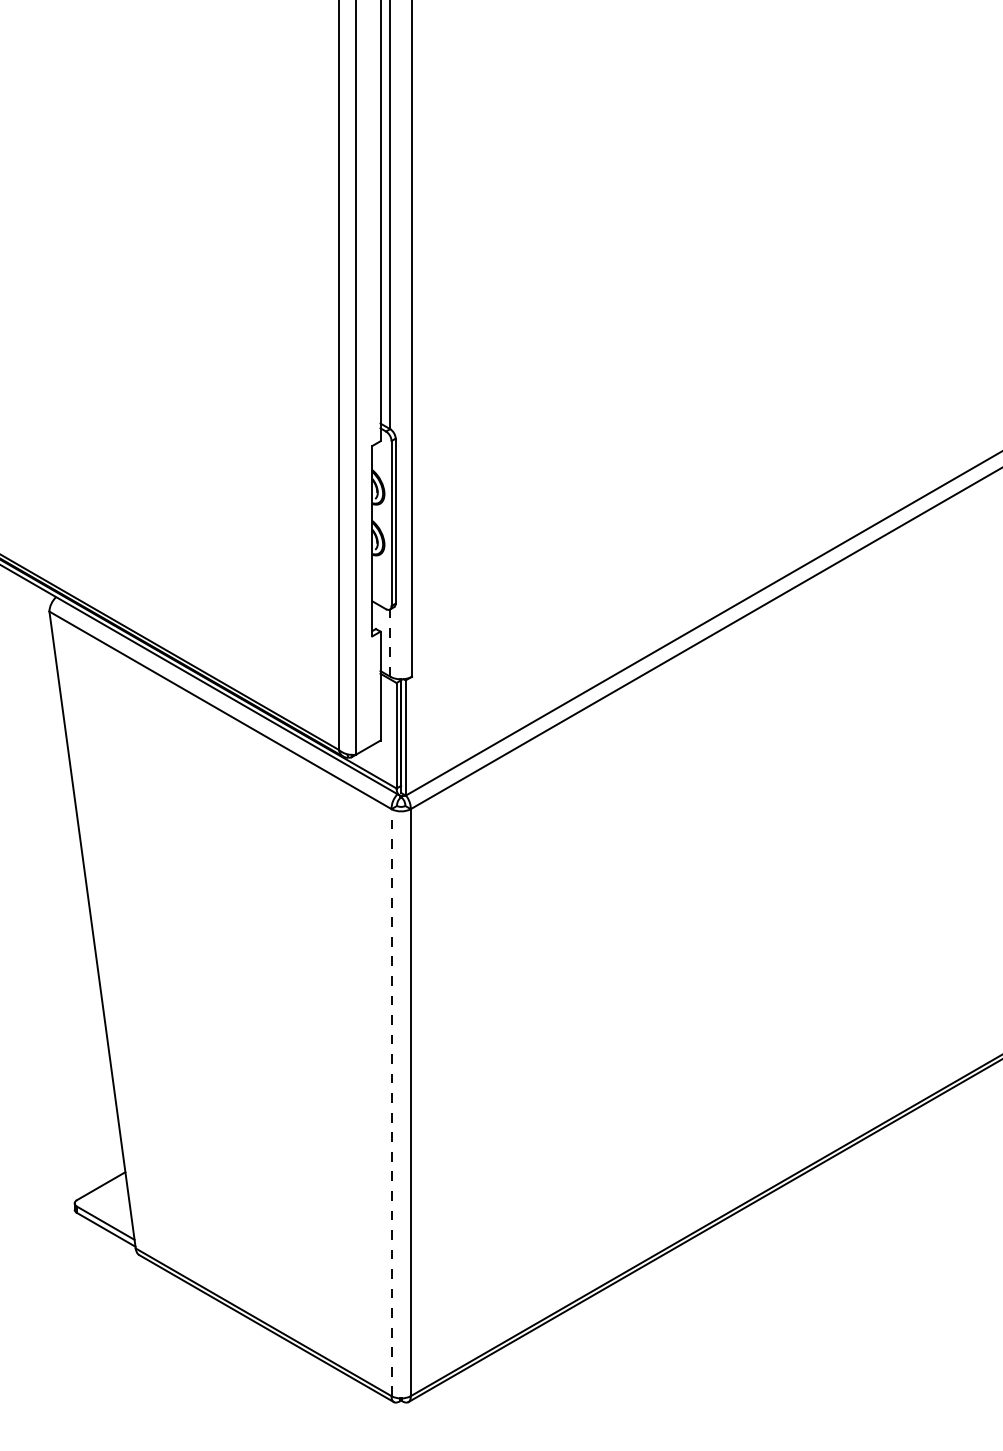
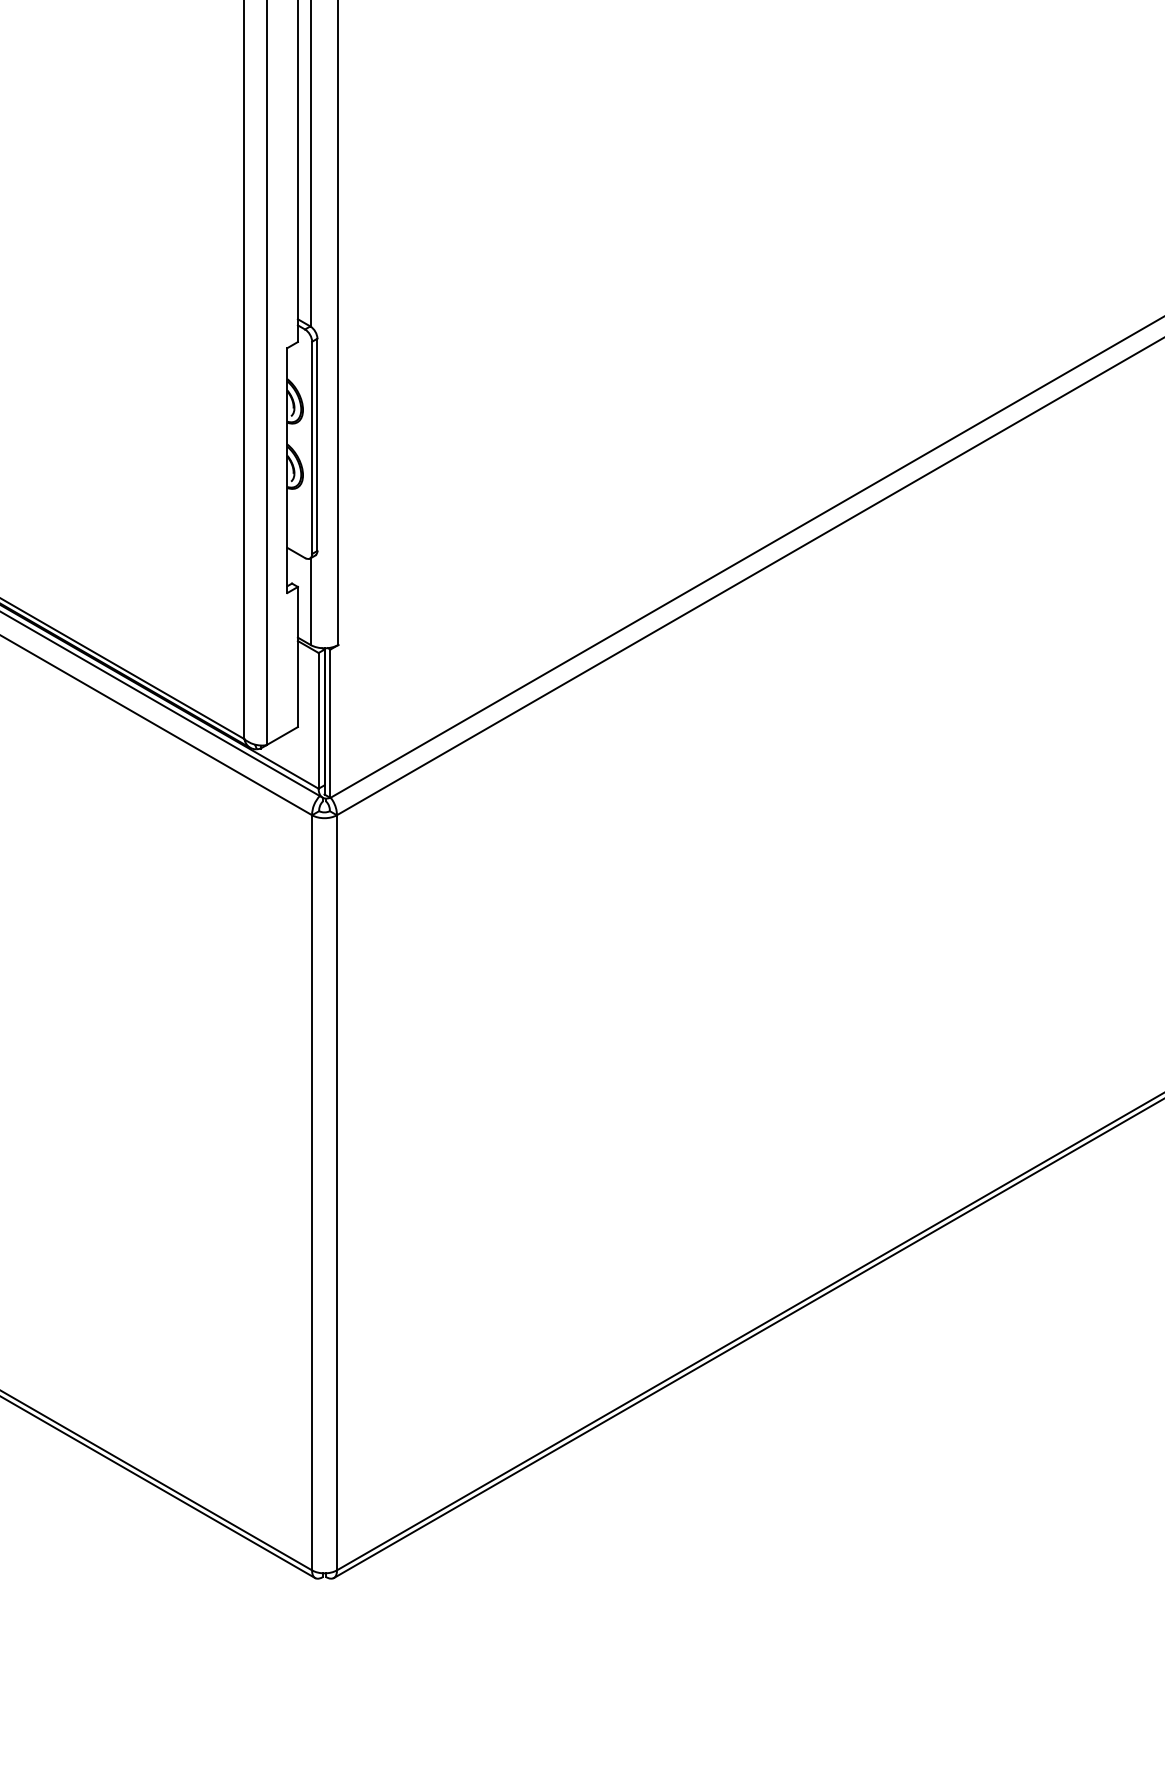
line: (390, 643) -> (310, 602), dashed -> solid
line: (391, 1102) -> (312, 1192), dashed -> solid

